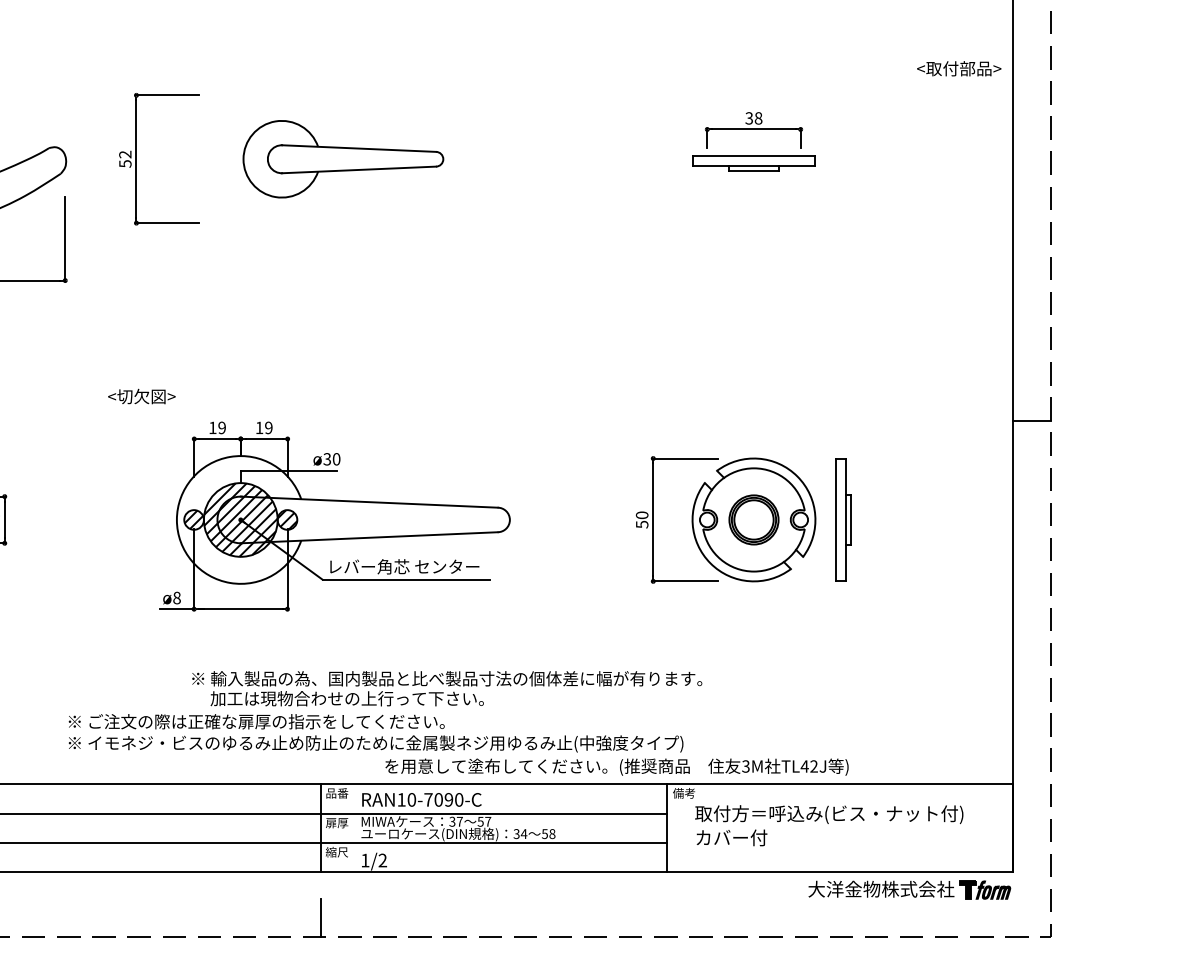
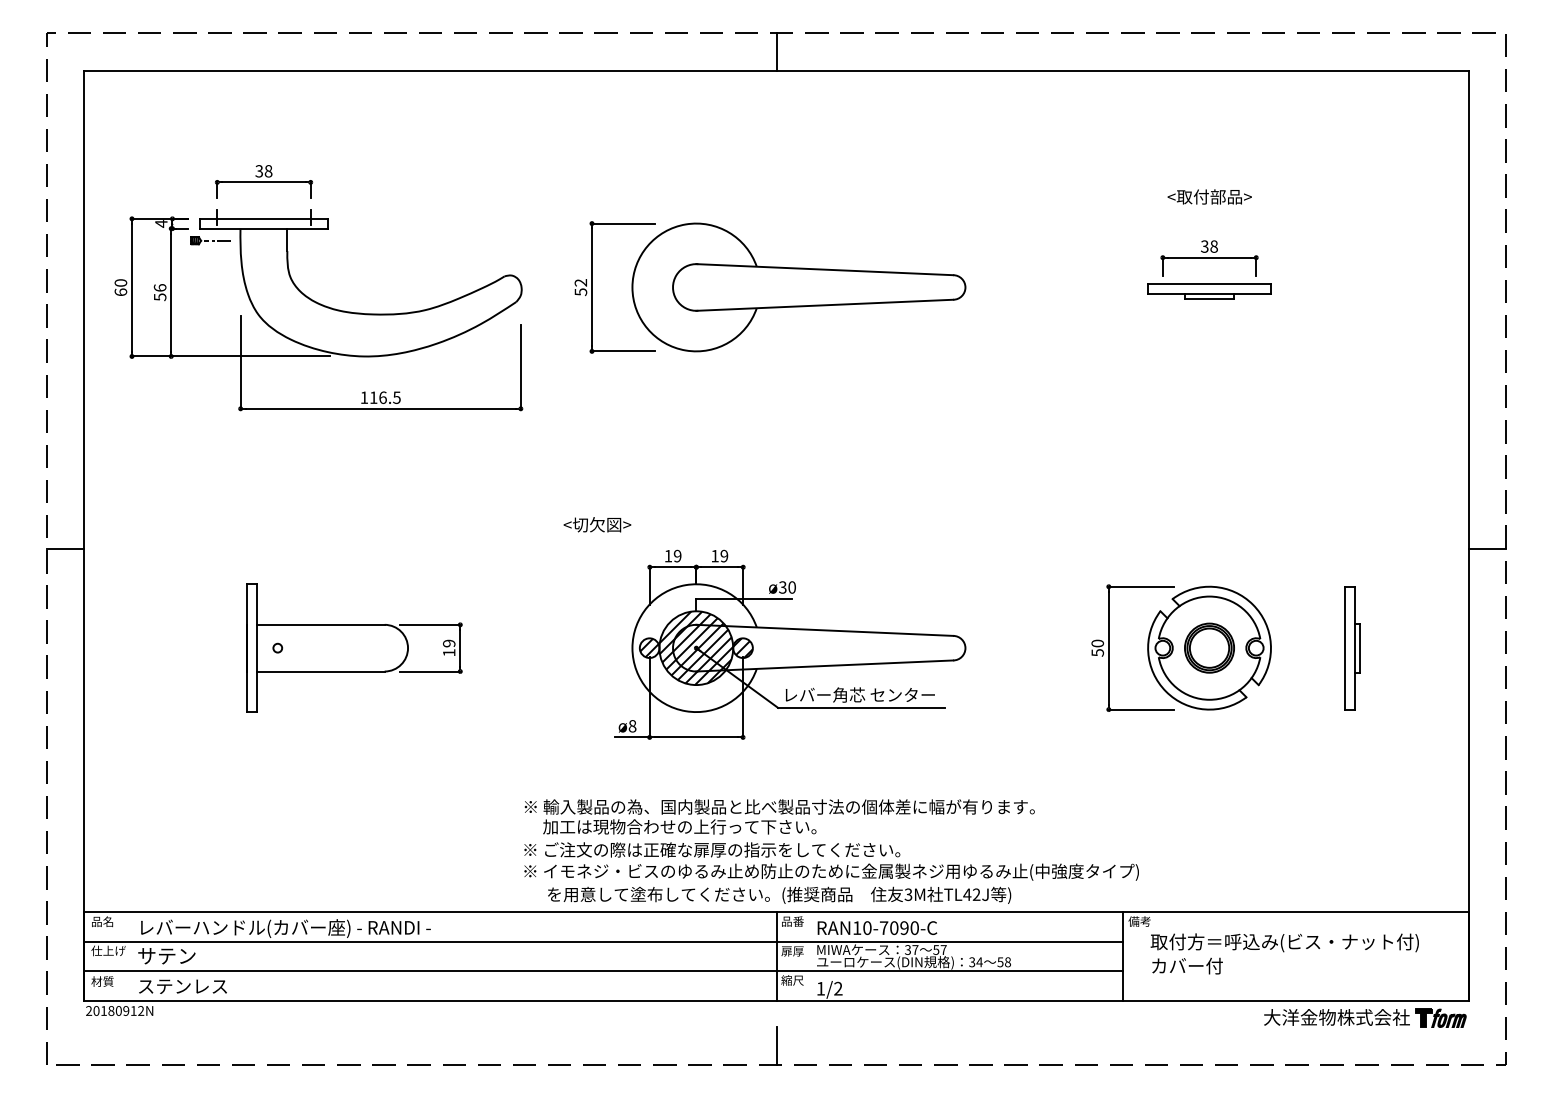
text: (958, 68) -> (1209, 196), moved
part: (342, 159) -> (798, 287), size x1.67
part: (843, 520) -> (1352, 648), moved
text: (446, 688) -> (779, 816), moved
text: (616, 766) -> (779, 894), moved

